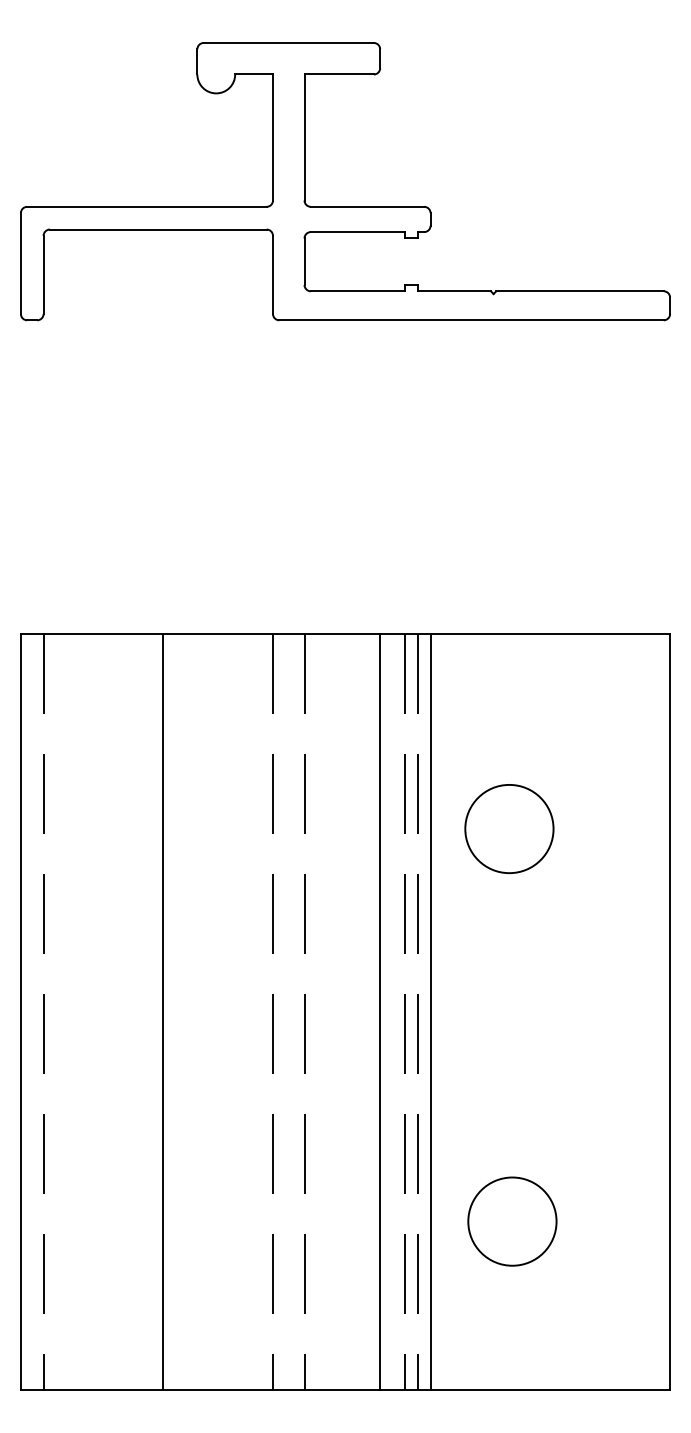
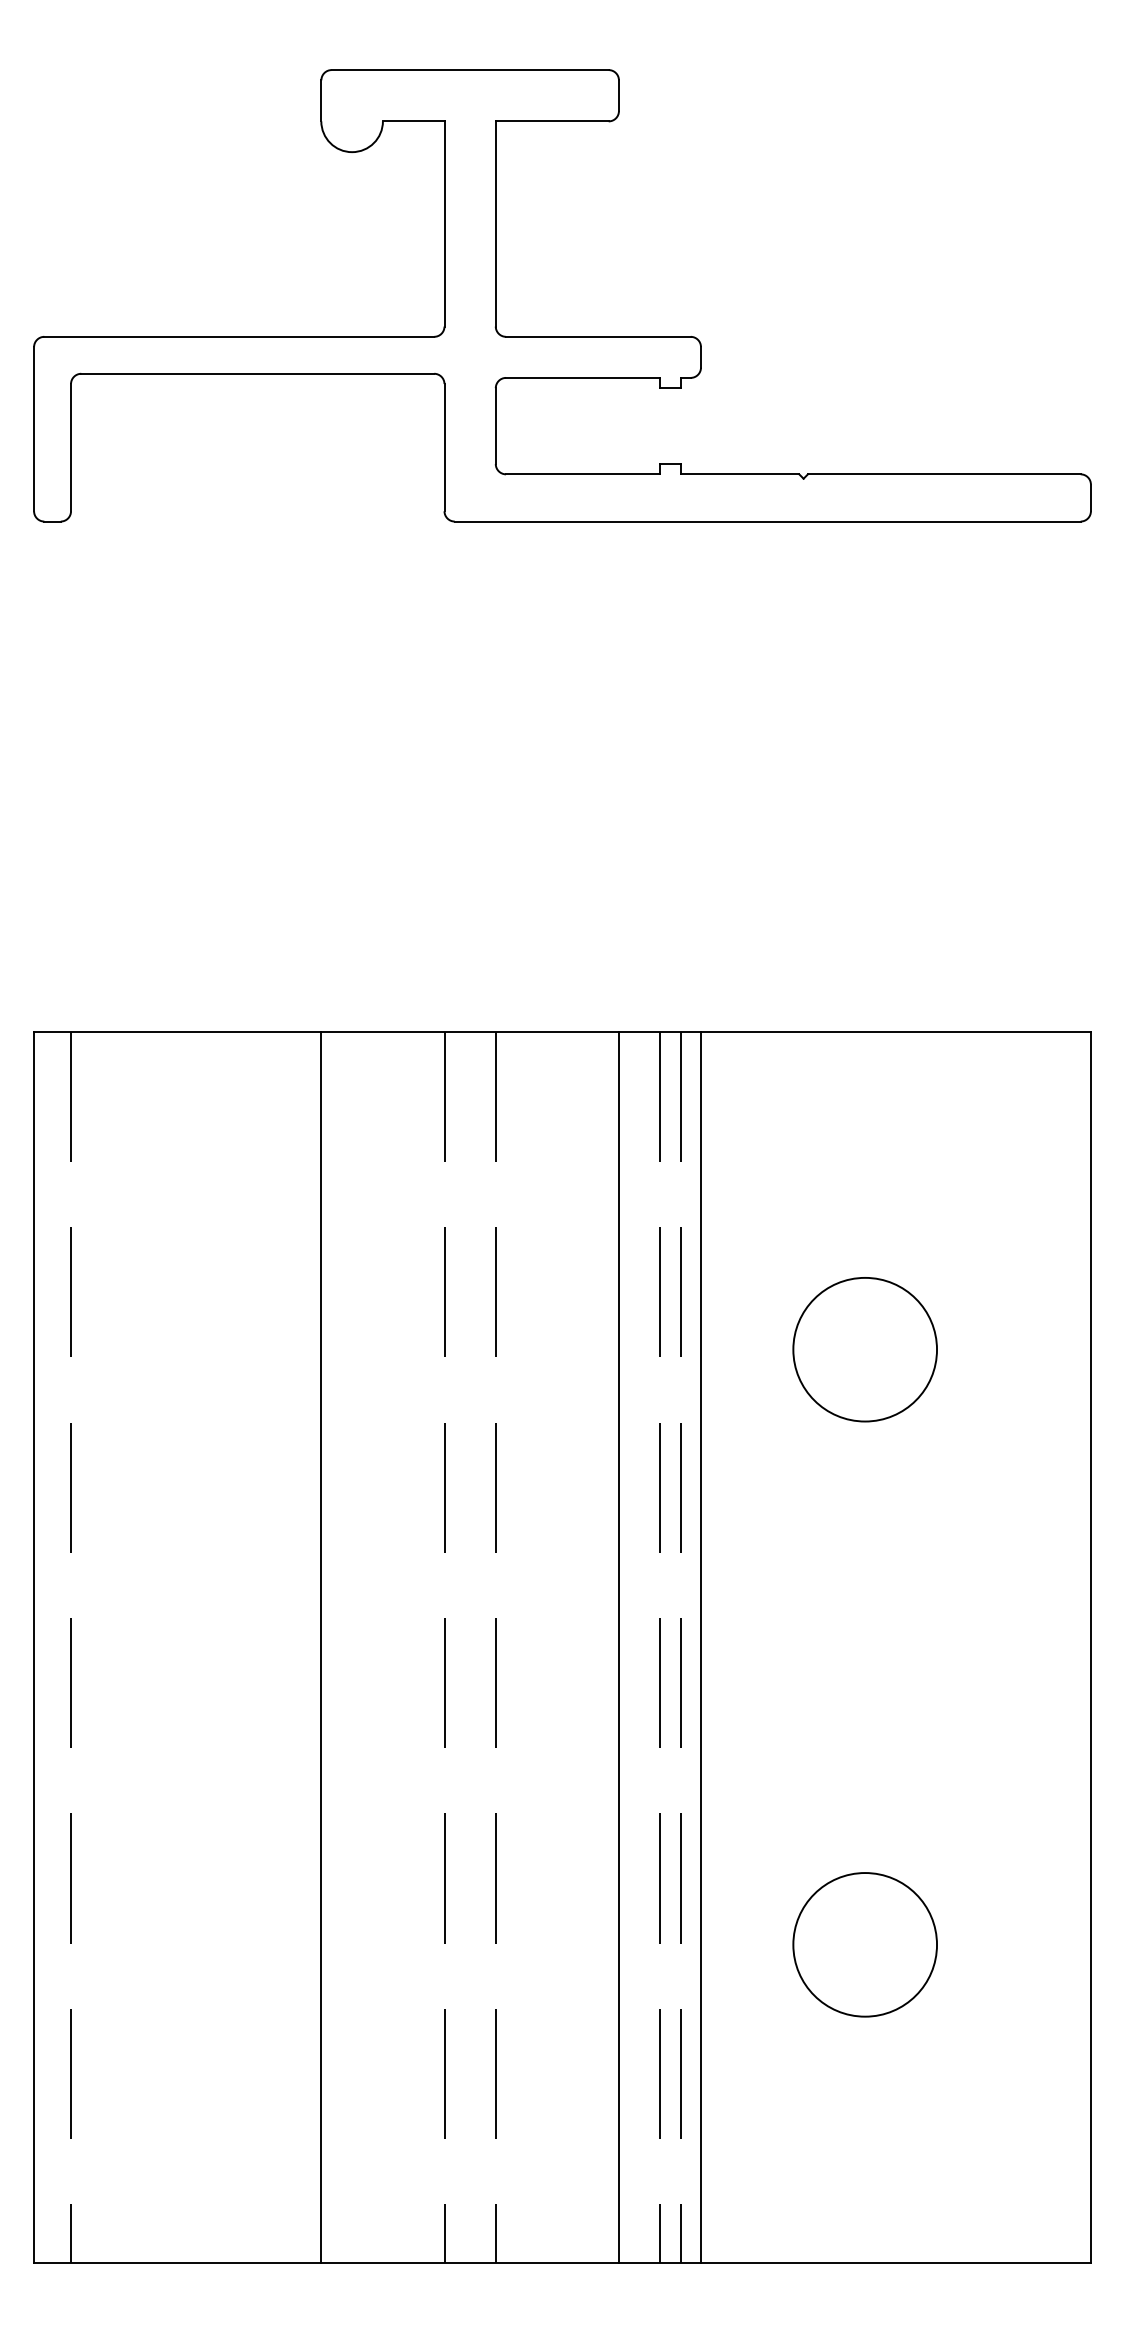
circle: (509, 828) -> (865, 1348), moved
line: (163, 1011) -> (321, 1646), moved
circle: (512, 1221) -> (865, 1944), moved

